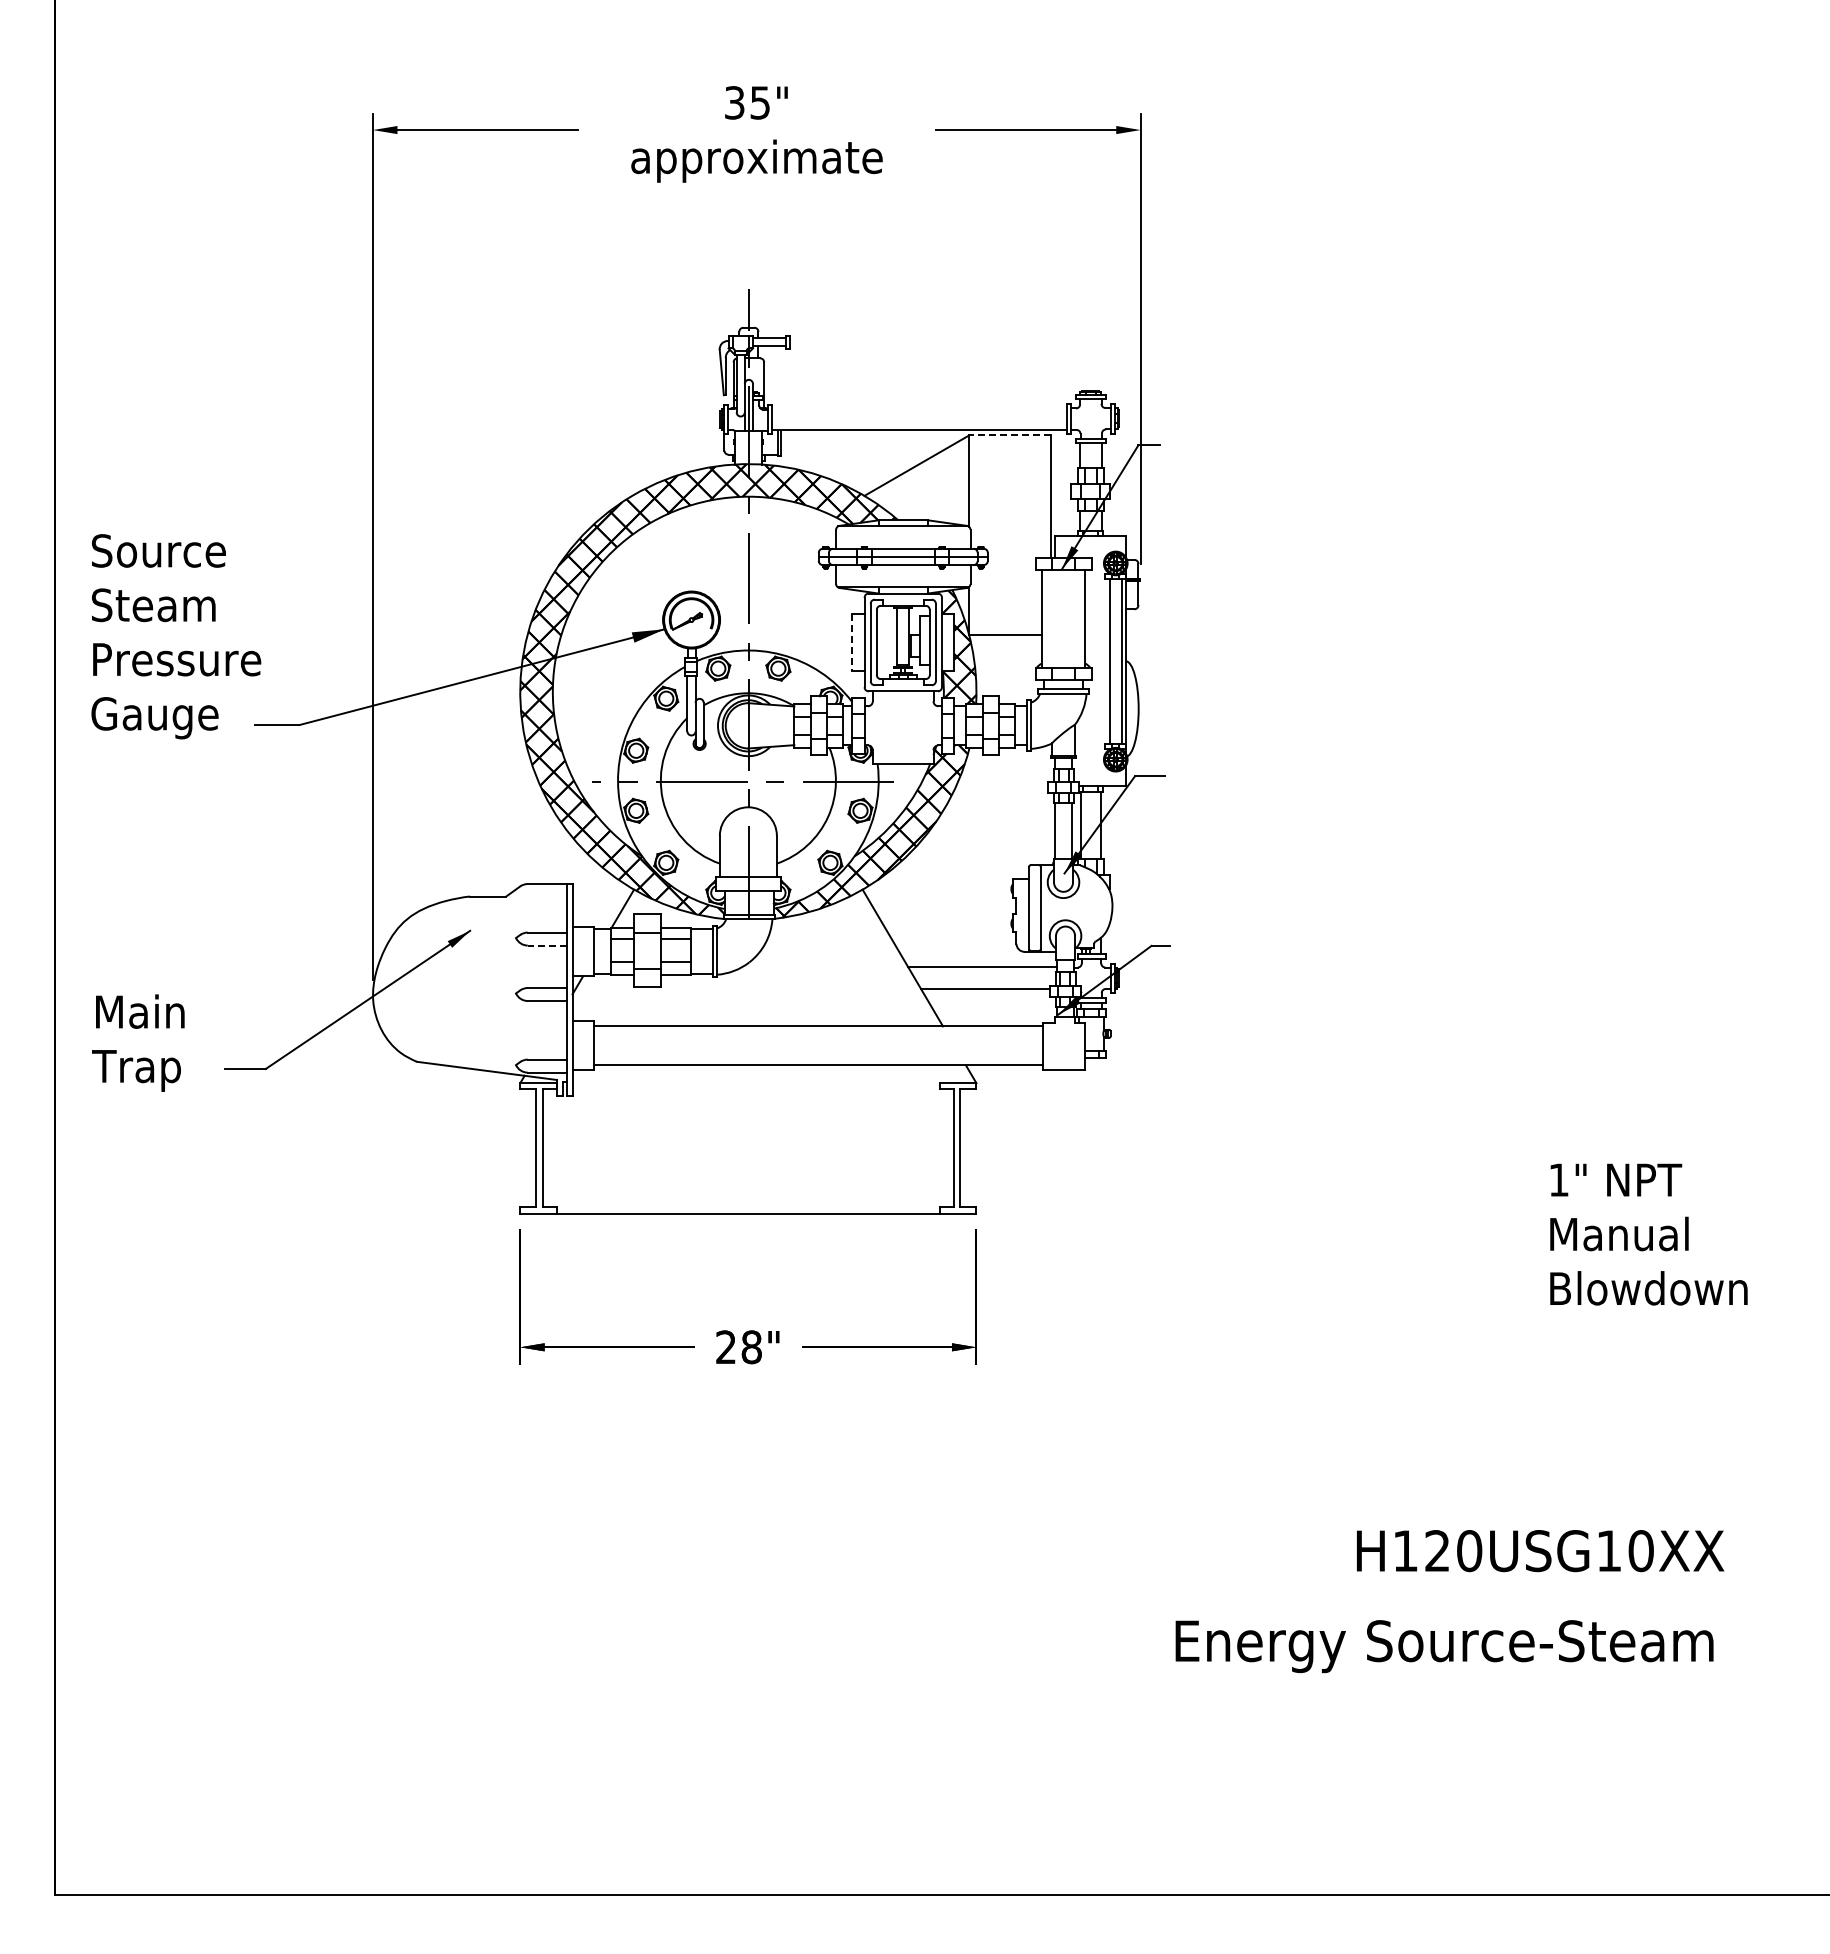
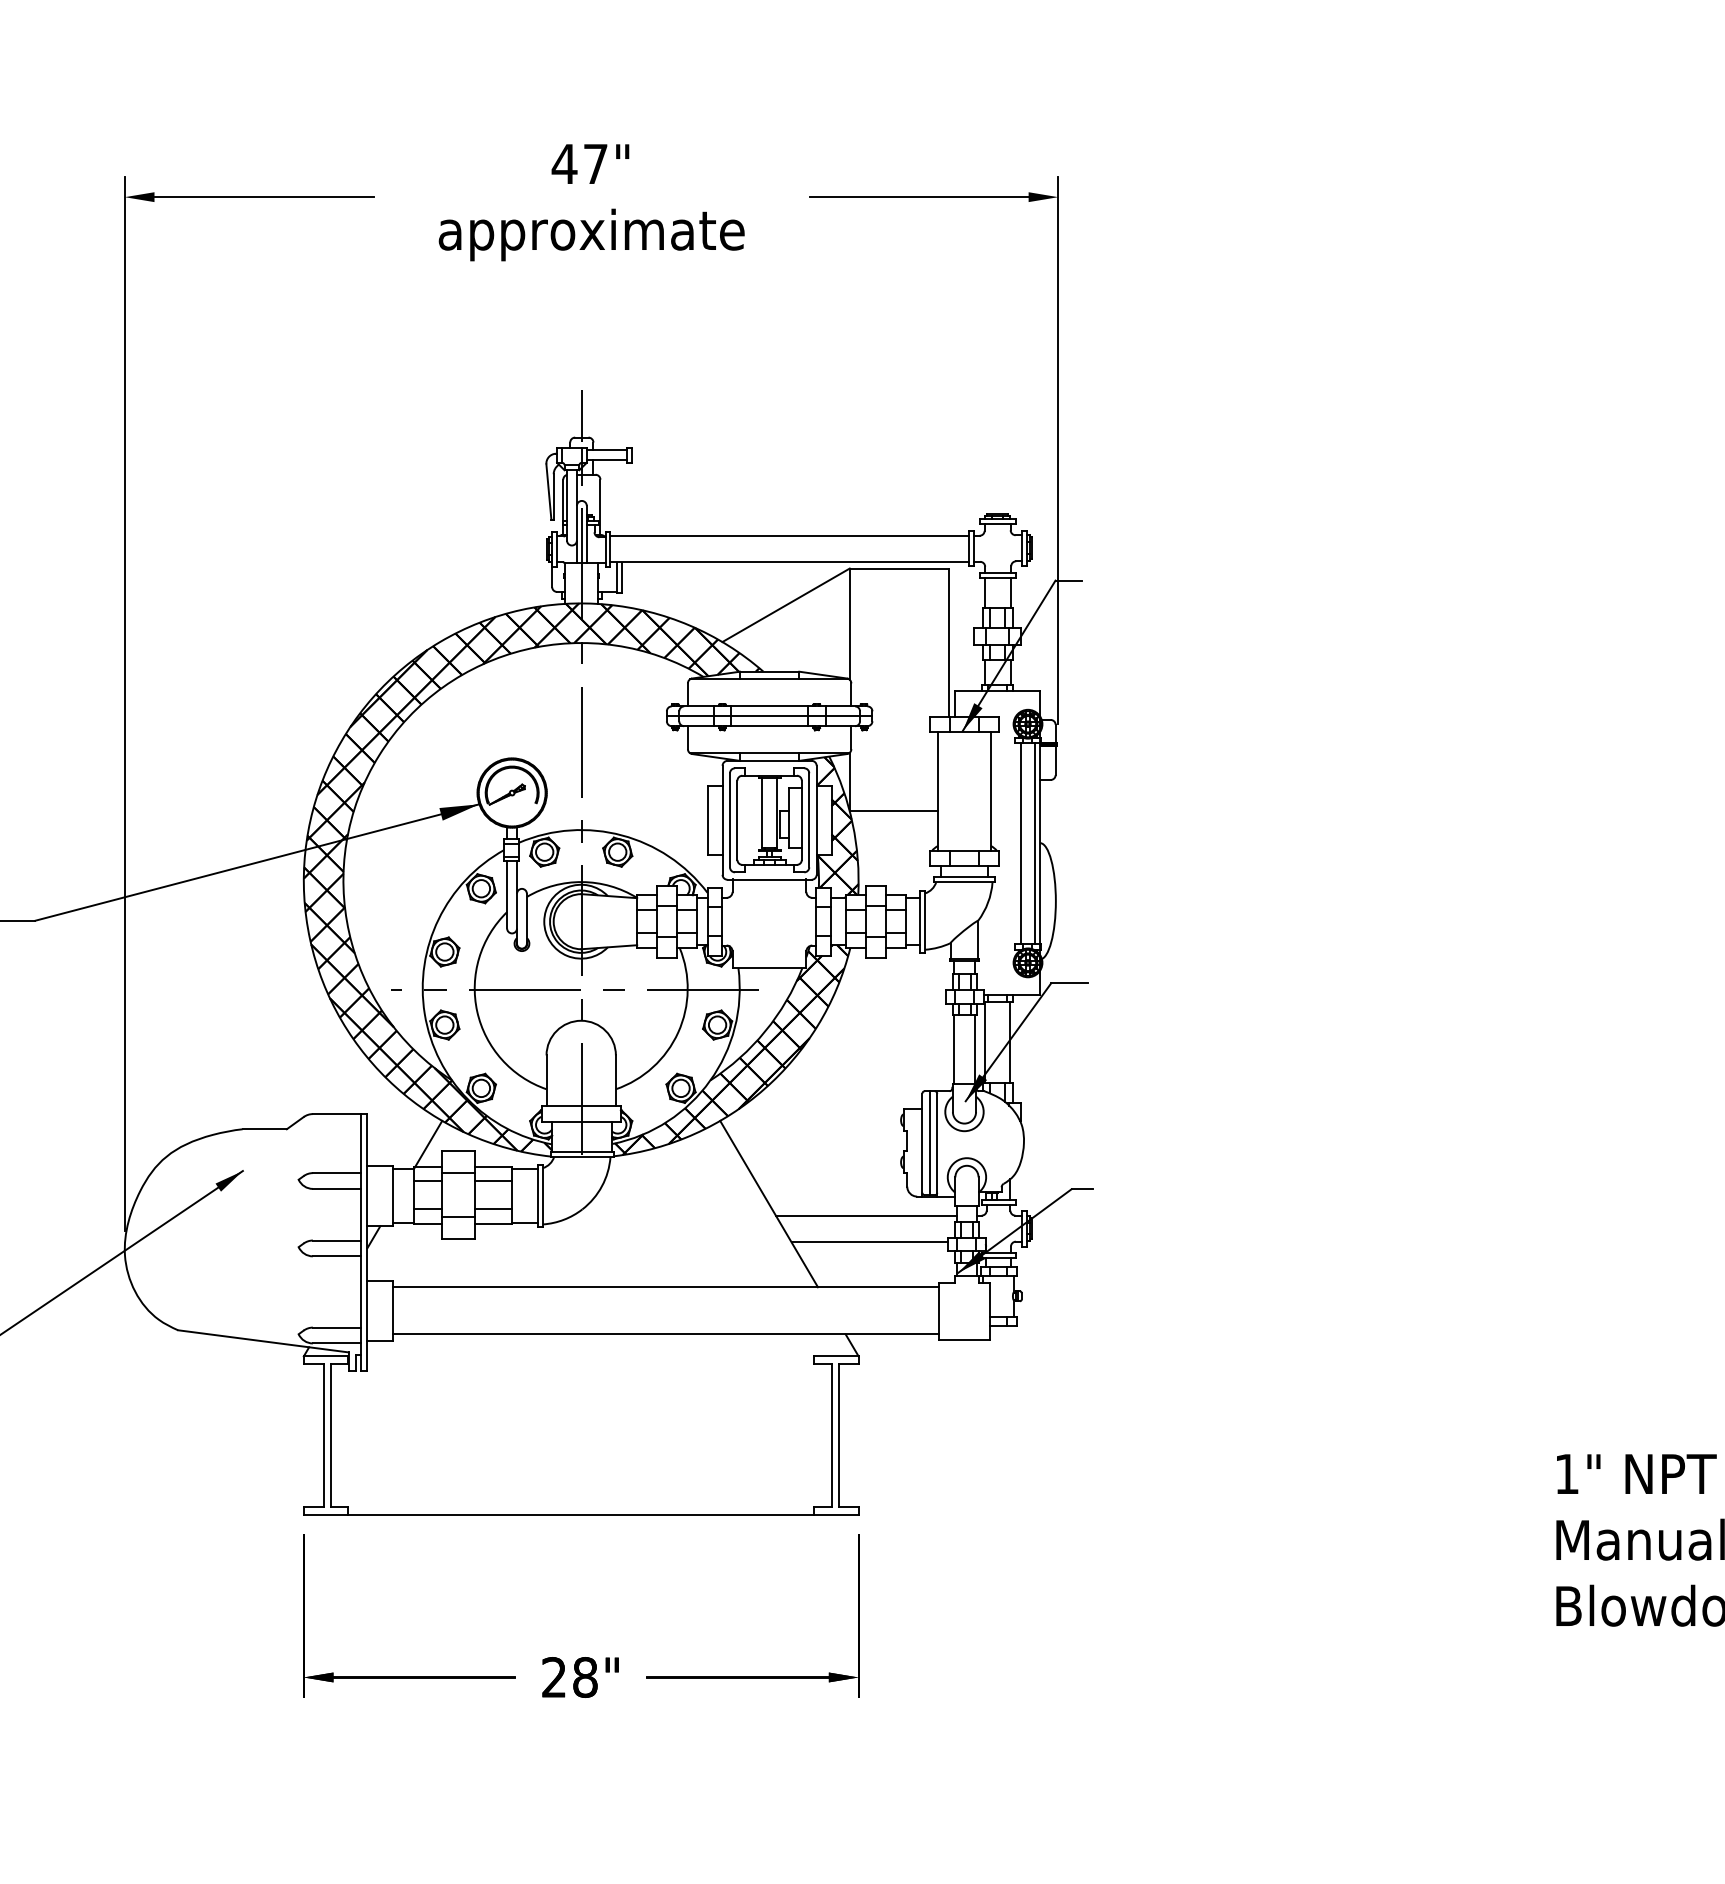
text: (746, 102) -> (578, 163), 35" -> 47"
line: (919, 408) -> (789, 535), added
line: (1009, 435) -> (898, 568), dashed -> solid
line: (852, 642) -> (707, 820), dashed -> solid
line: (1035, 907) -> (930, 1142), added
line: (547, 945) -> (336, 1188), dashed -> solid

